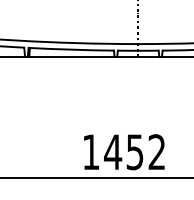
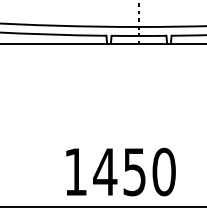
text: (156, 152) -> (163, 172), 1452 -> 1450

